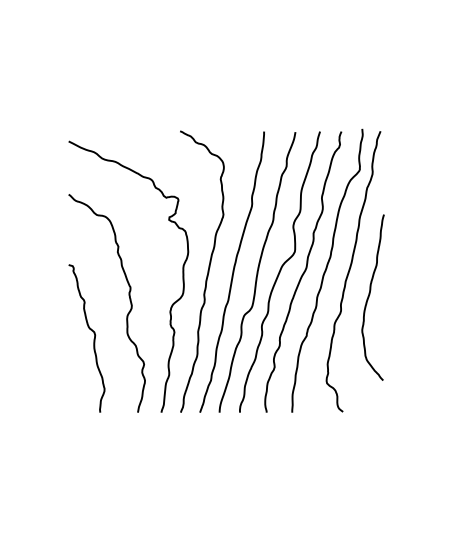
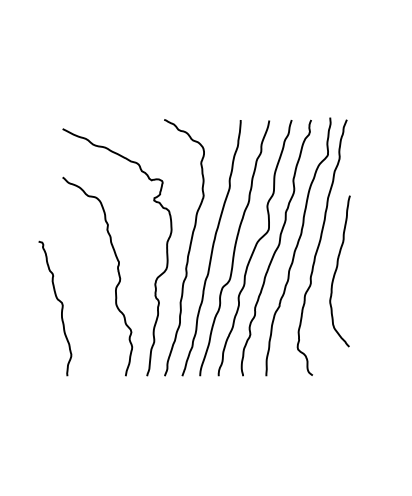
curve: (93, 338) -> (61, 308), moved

